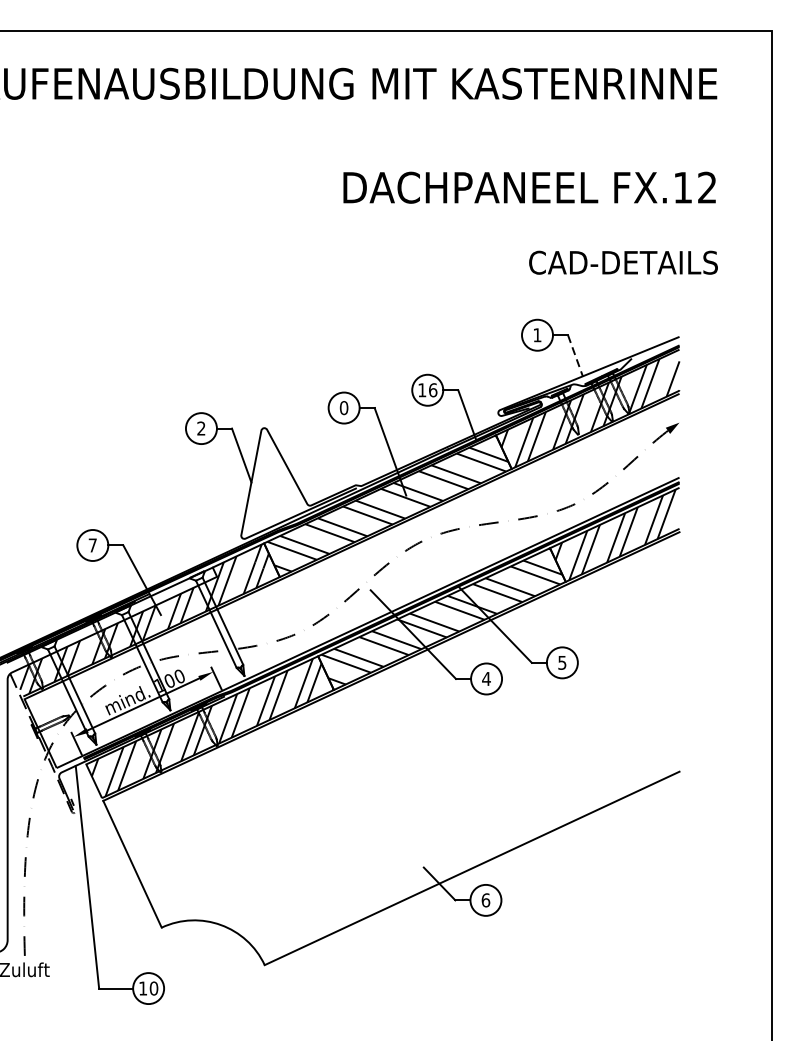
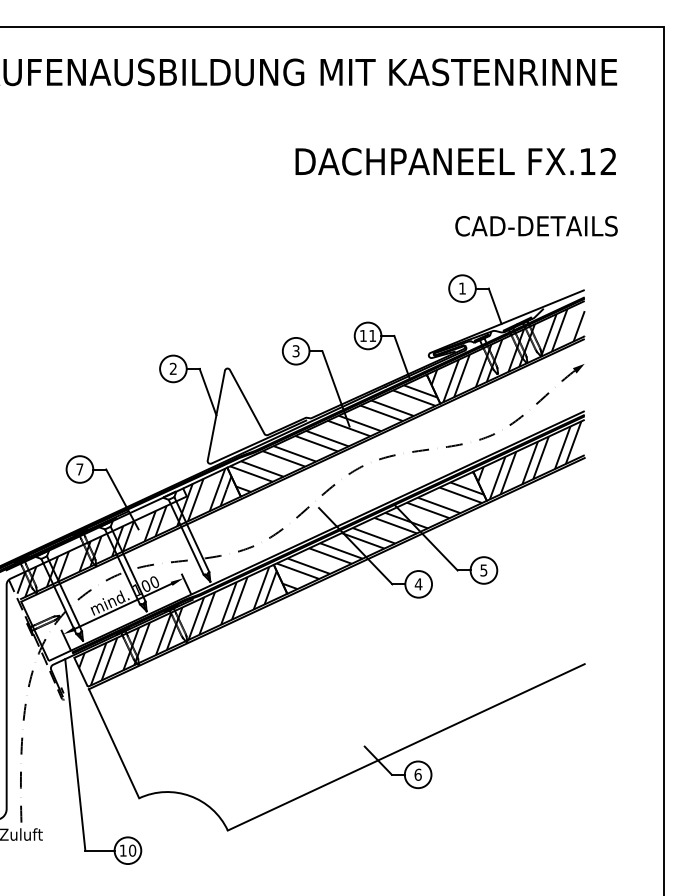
line: (575, 356) -> (495, 306), dashed -> solid
text: (432, 389) -> (372, 335), 16 -> 11
text: (343, 408) -> (295, 351), 0 -> 3

